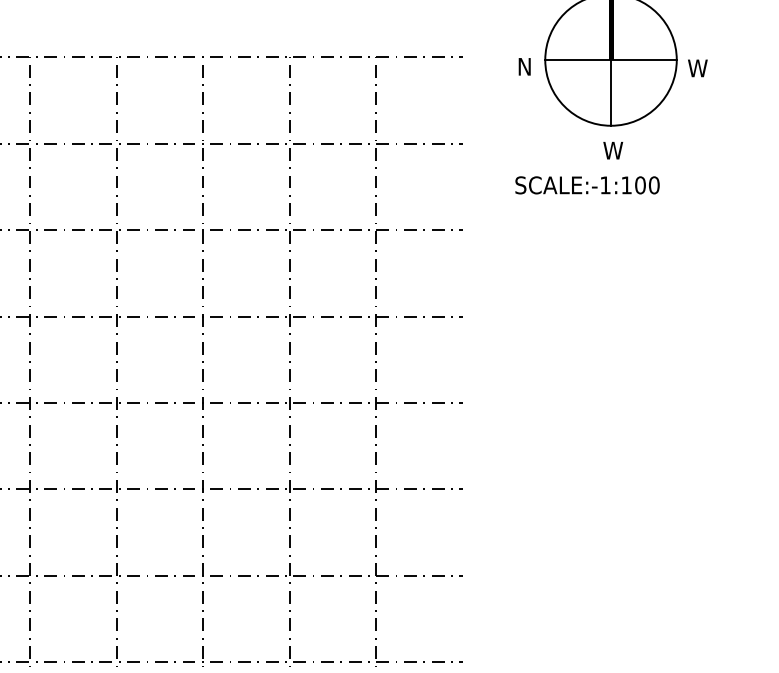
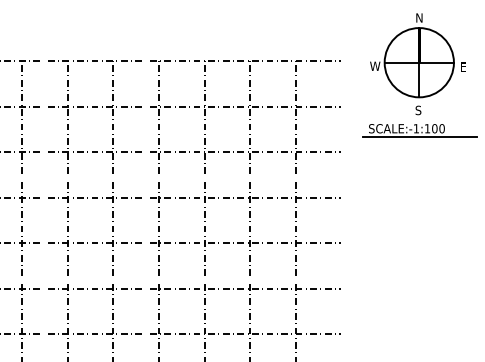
text: (527, 65) -> (375, 65), N -> W
text: (698, 67) -> (465, 66), W -> E
text: (613, 150) -> (420, 110), W -> S
line: (611, 200) -> (419, 136), added

